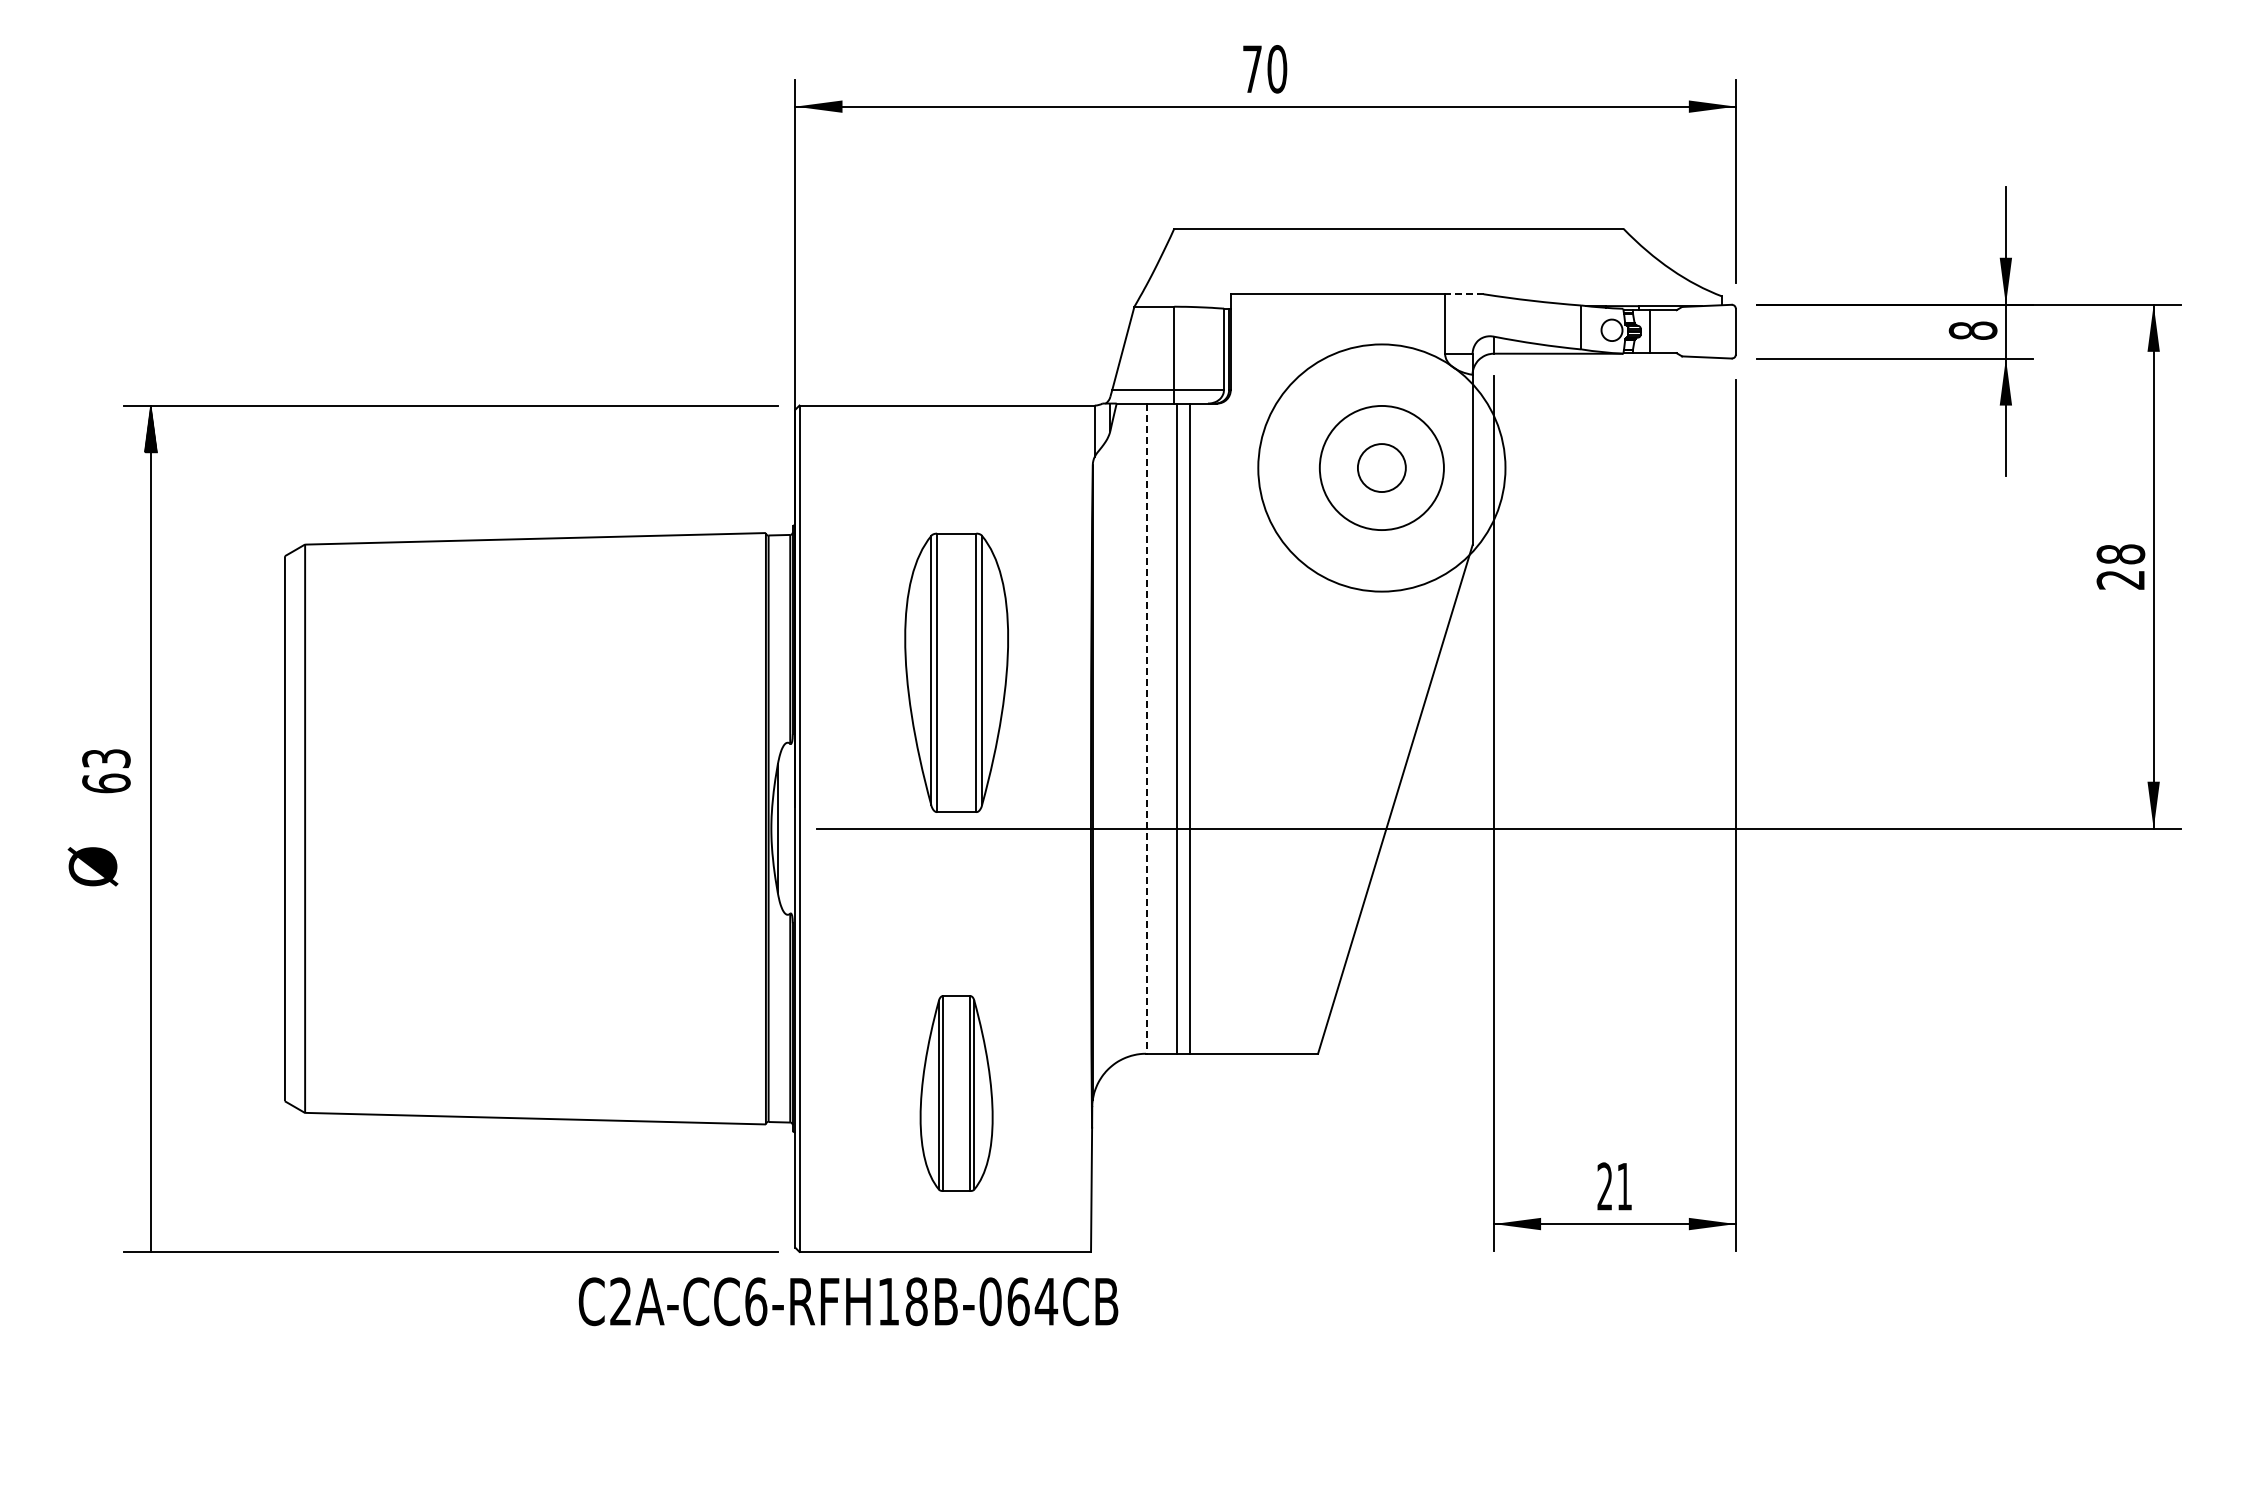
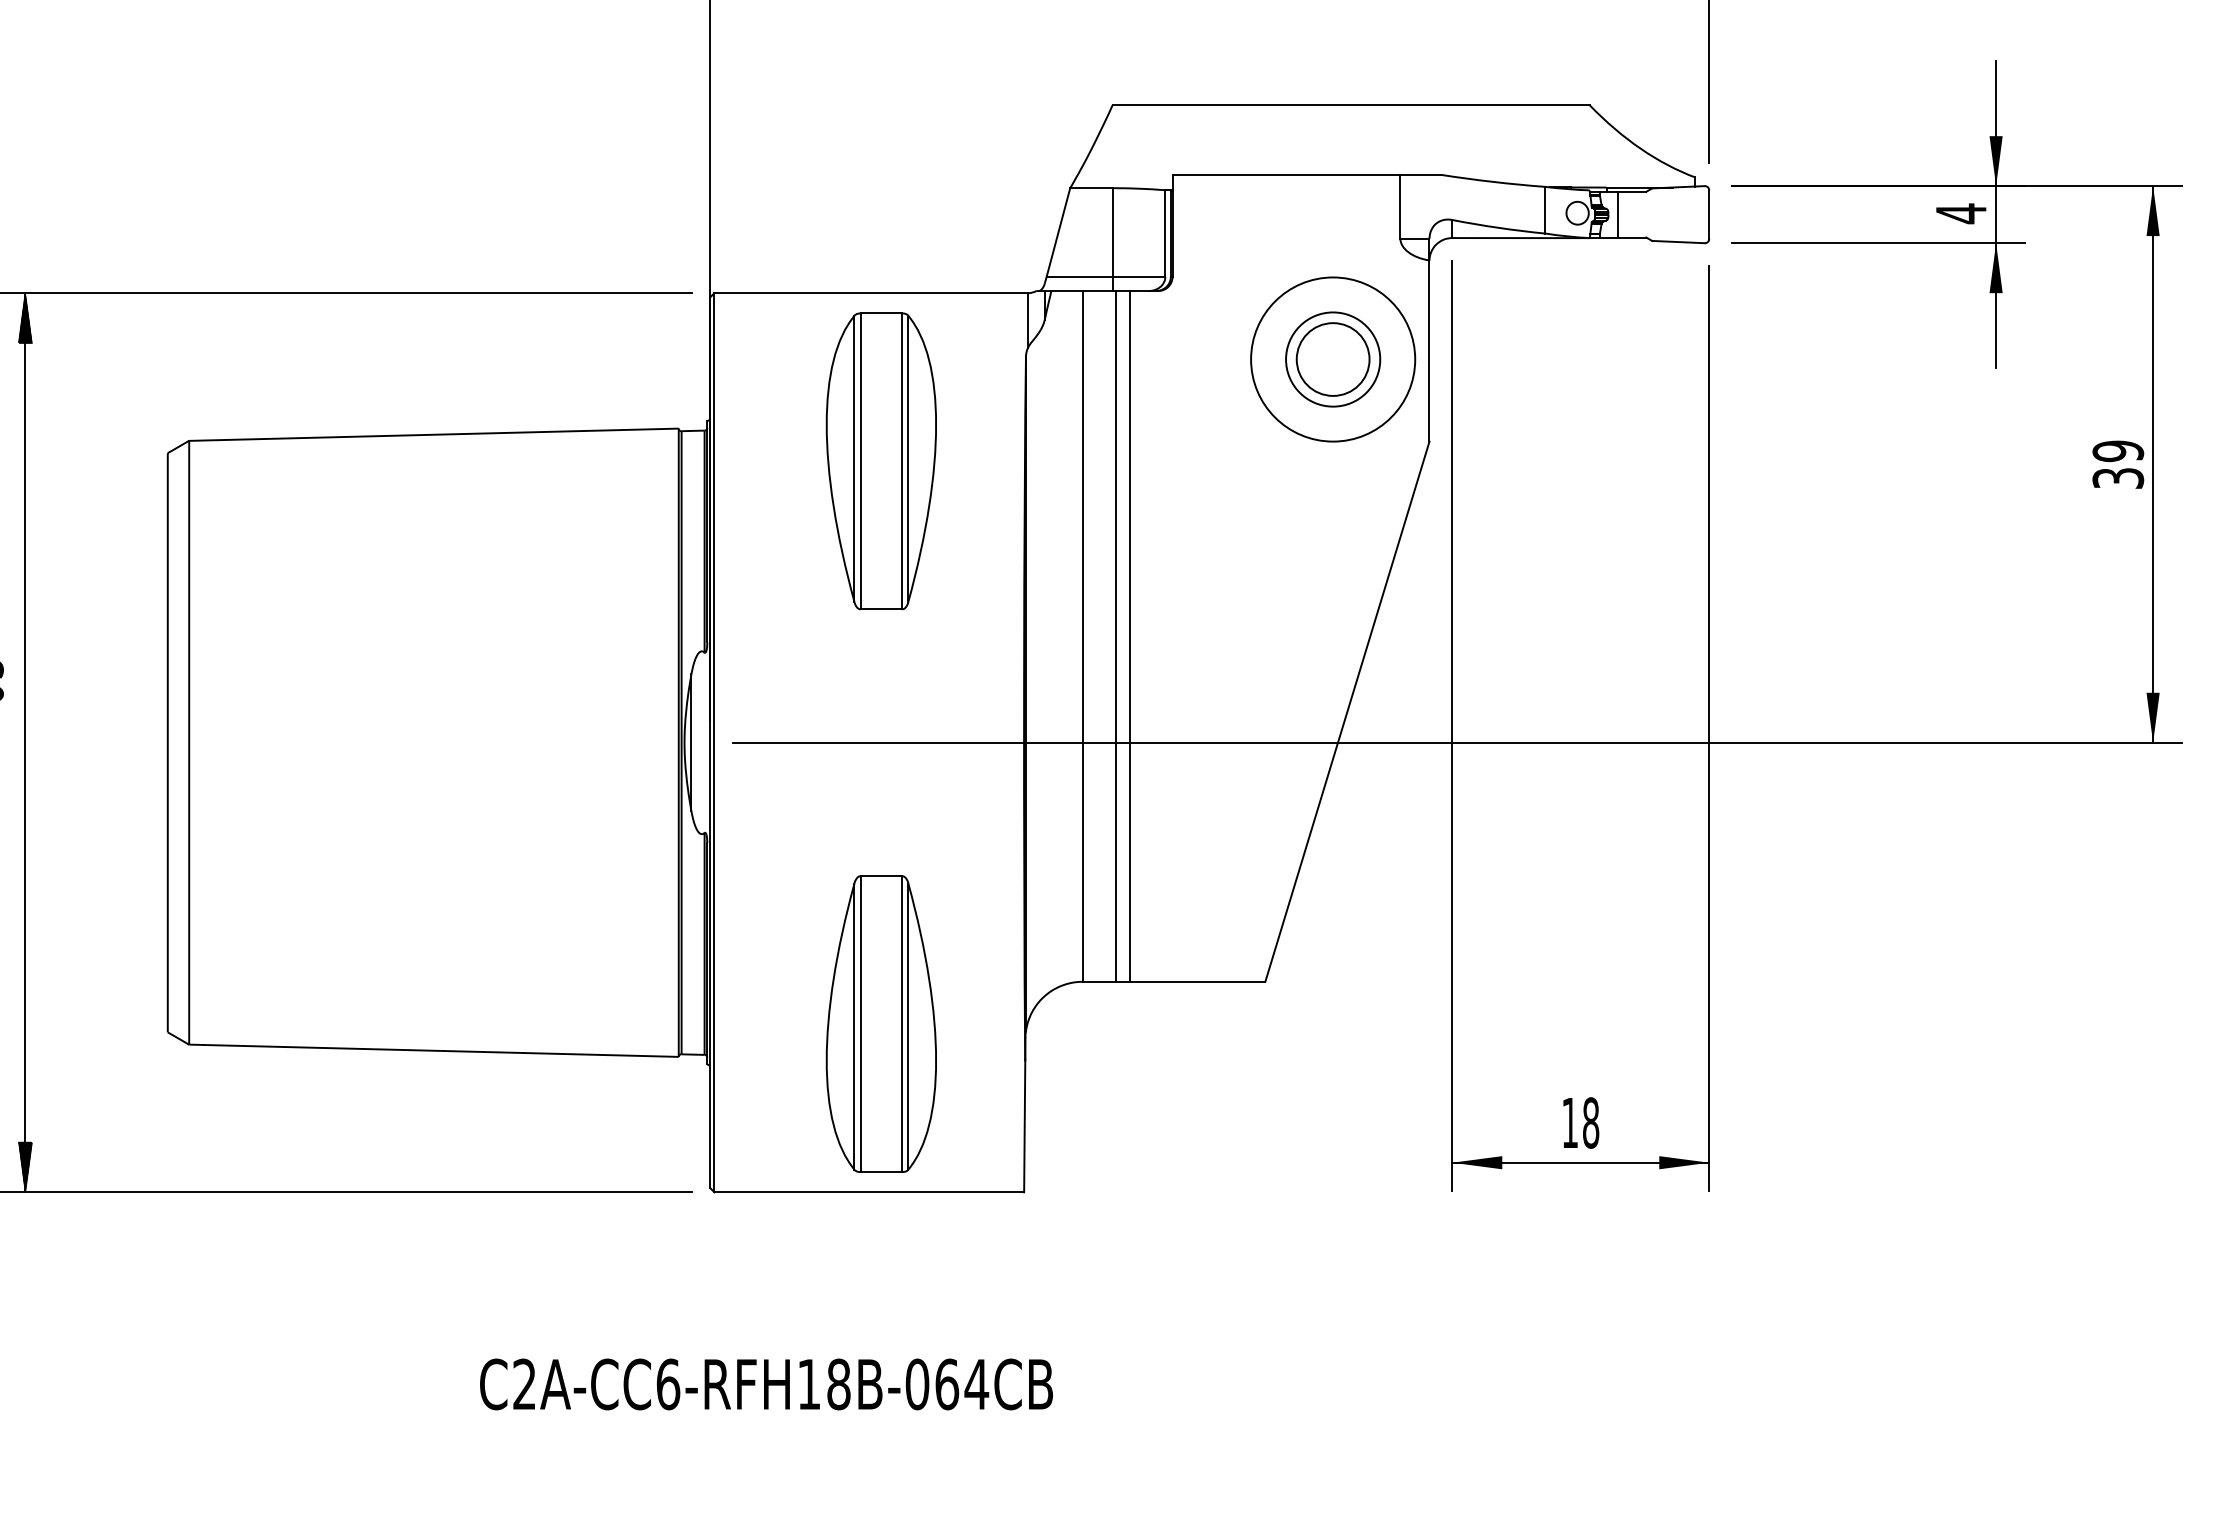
line: (1463, 294) -> (1419, 175), dashed -> solid
text: (1972, 330) -> (1960, 213), 8 -> 4
circle: (1381, 467) -> (1332, 358), size x0.62
circle: (1381, 467) -> (1332, 358), size x0.71
circle: (1381, 467) -> (1332, 358), size x1.43
text: (2120, 566) -> (2117, 464), 28 -> 39
part: (956, 672) -> (881, 460), moved
line: (1146, 729) -> (1083, 637), dashed -> solid
part: (956, 1093) -> (881, 1024), size x1.43
text: (1614, 1186) -> (1580, 1122), 21 -> 18
hatch: (150, 1227) -> (24, 1166), added
text: (848, 1301) -> (766, 1384), moved

